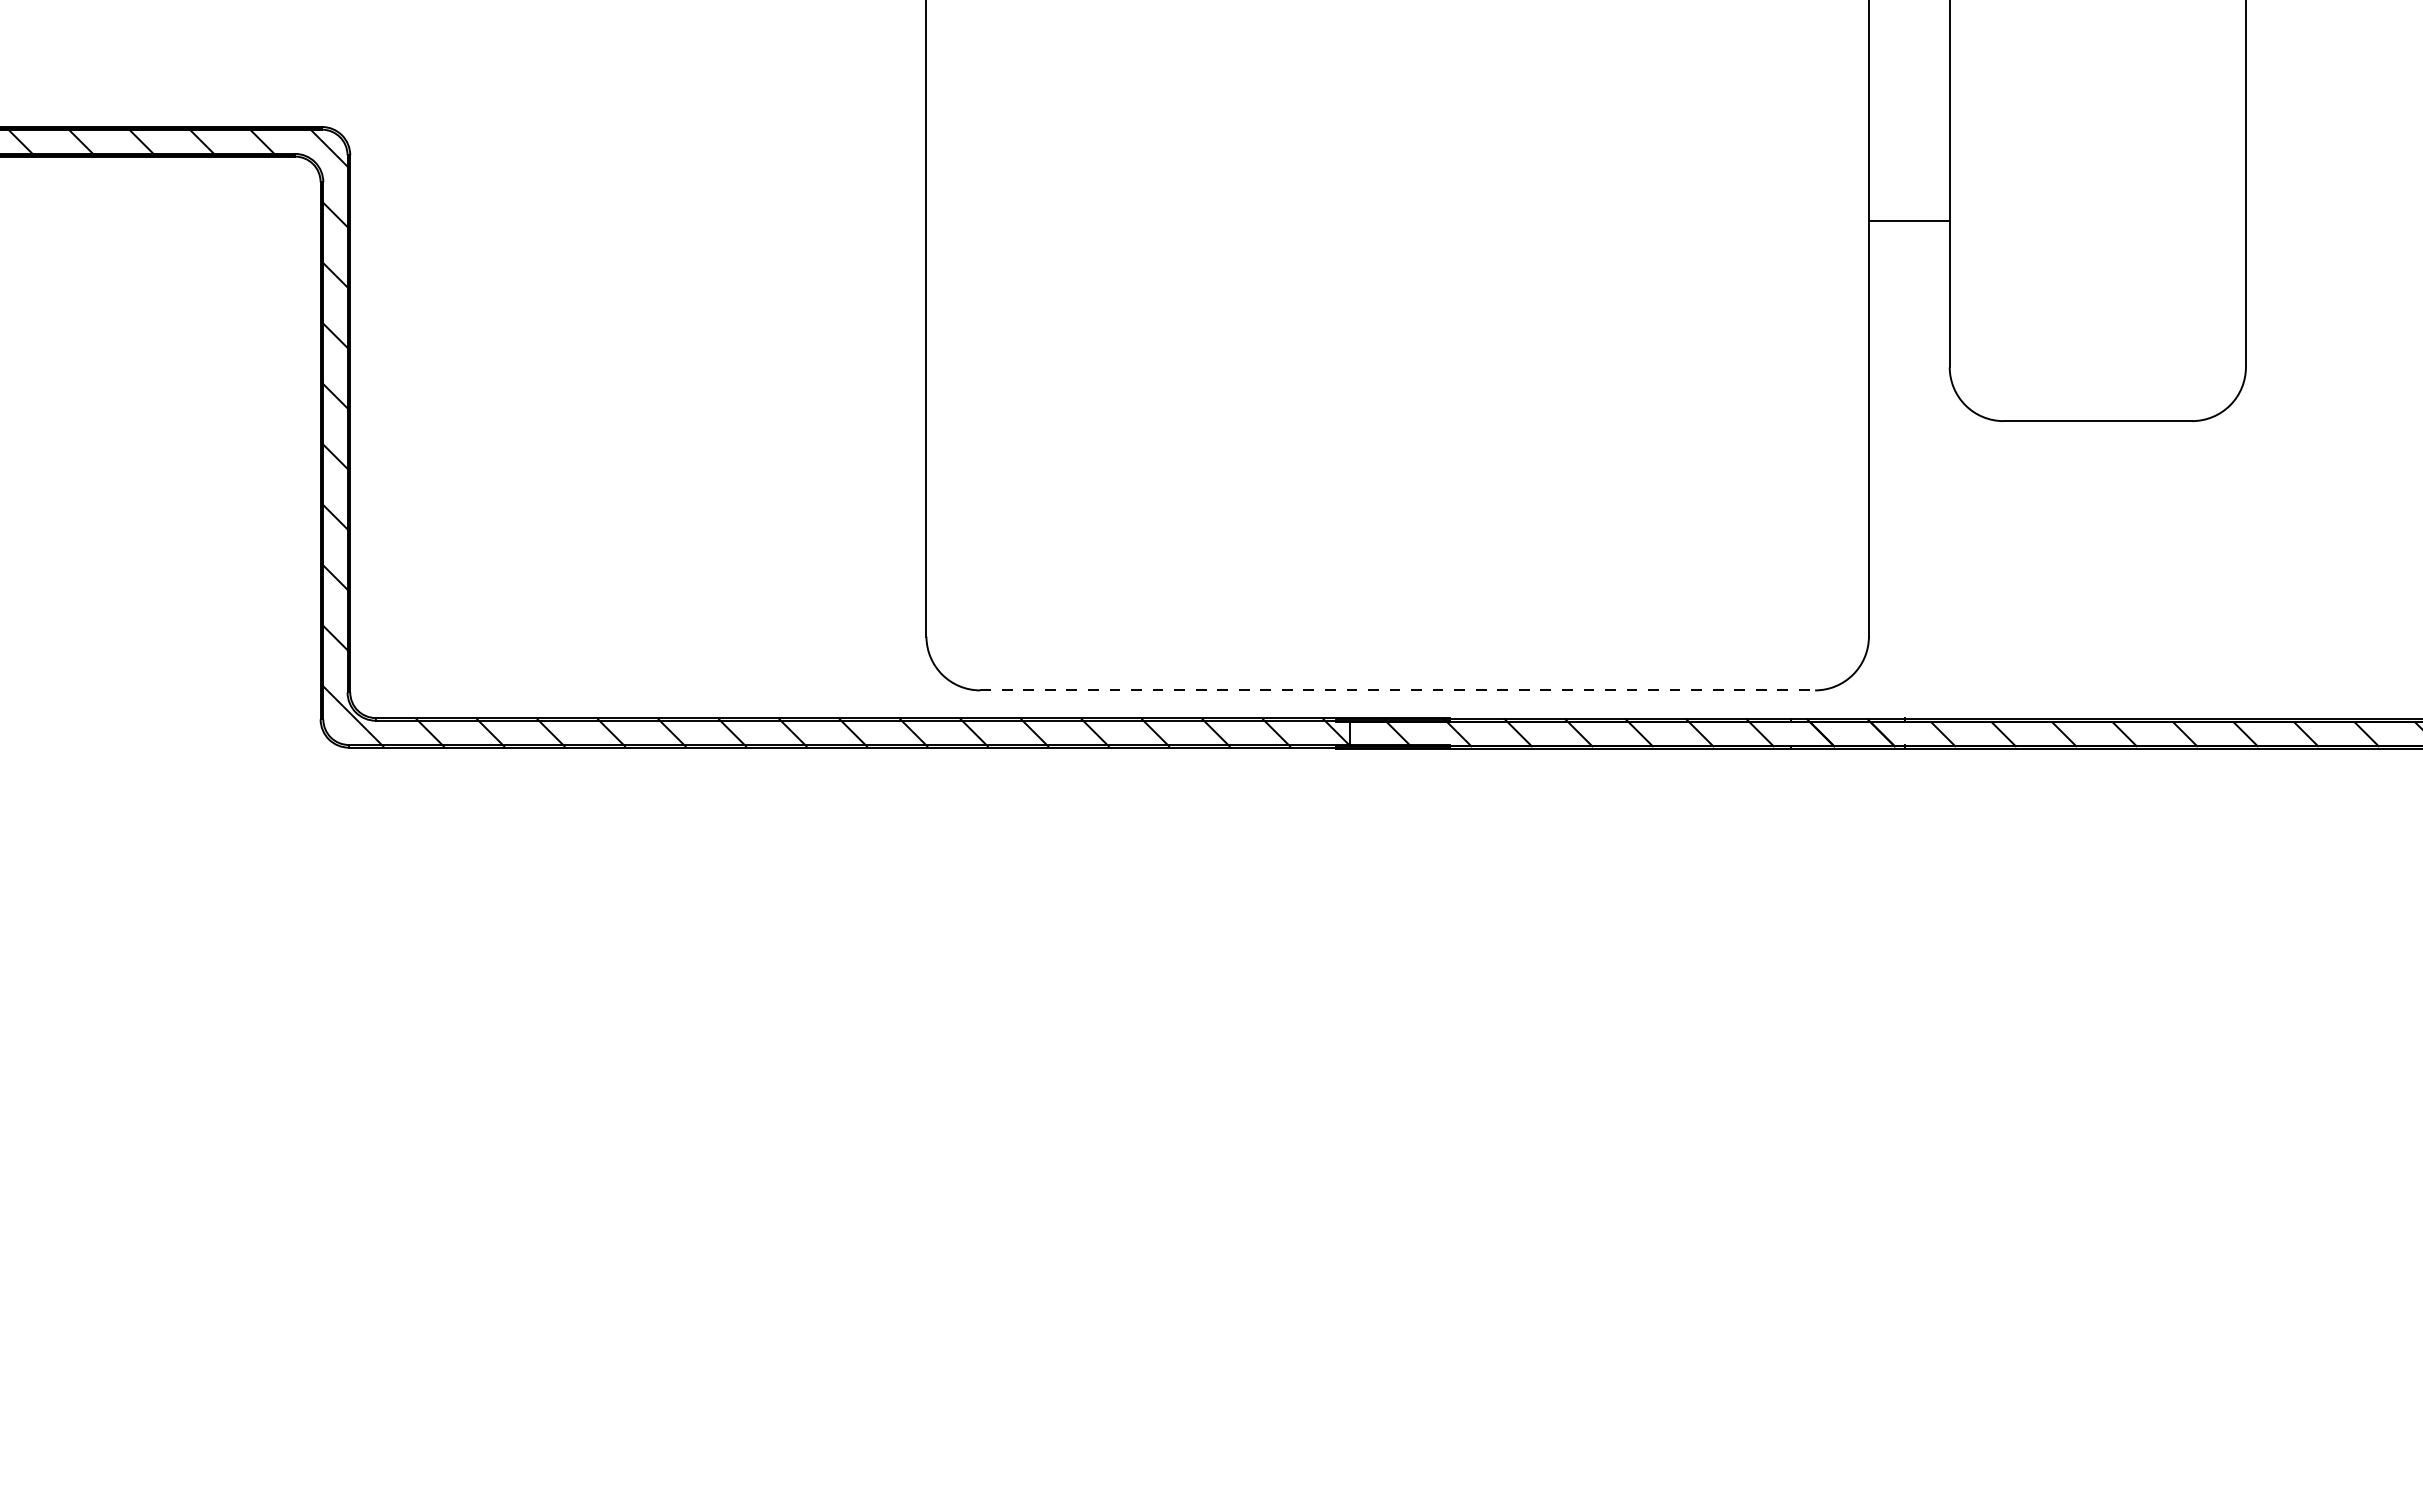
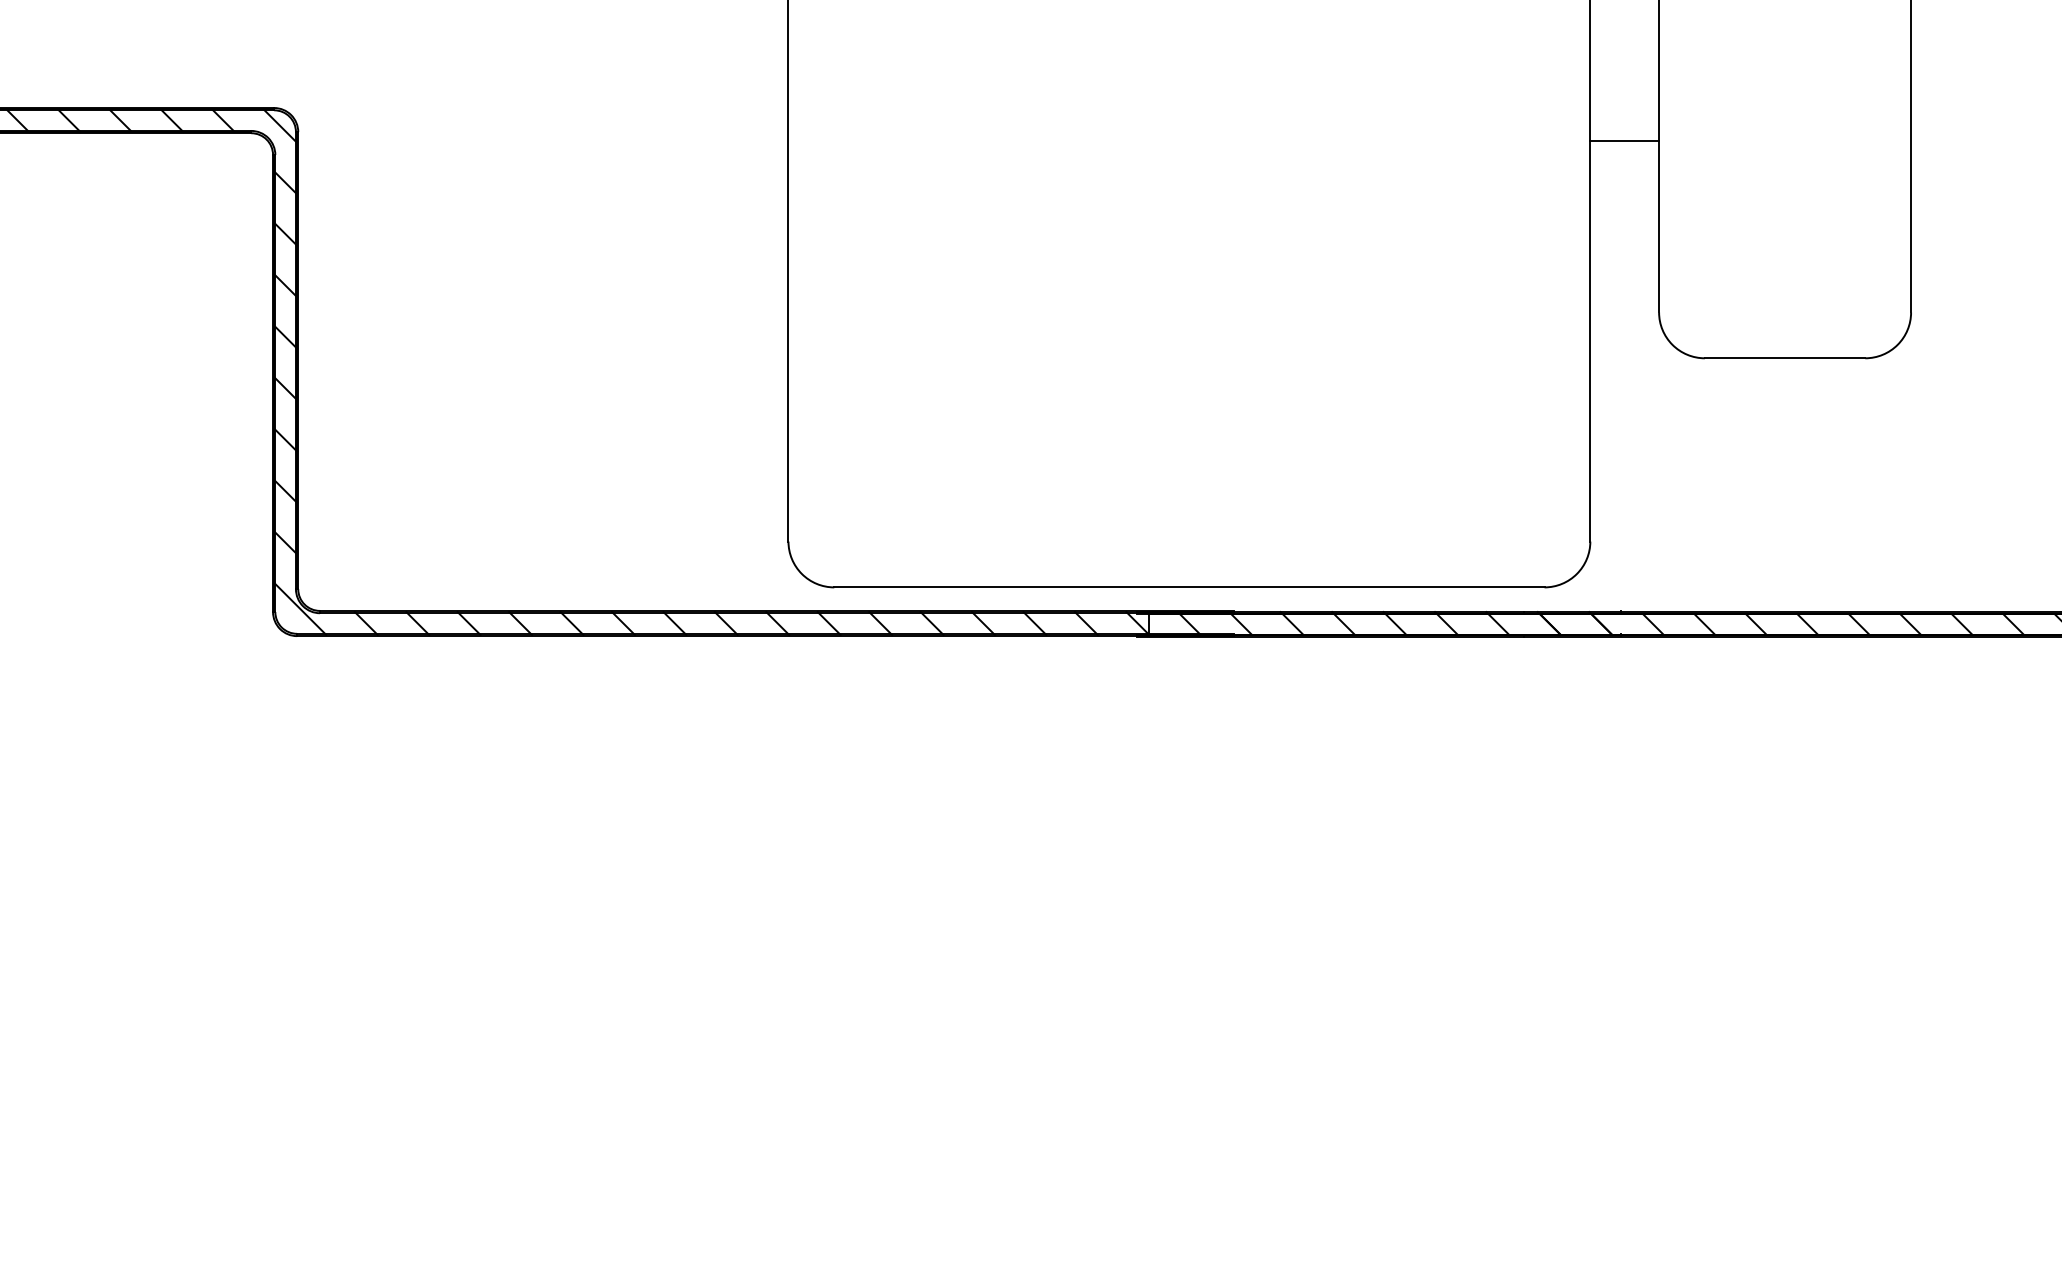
line: (1908, 221) -> (1624, 140), moved
line: (1398, 690) -> (1190, 587), dashed -> solid

